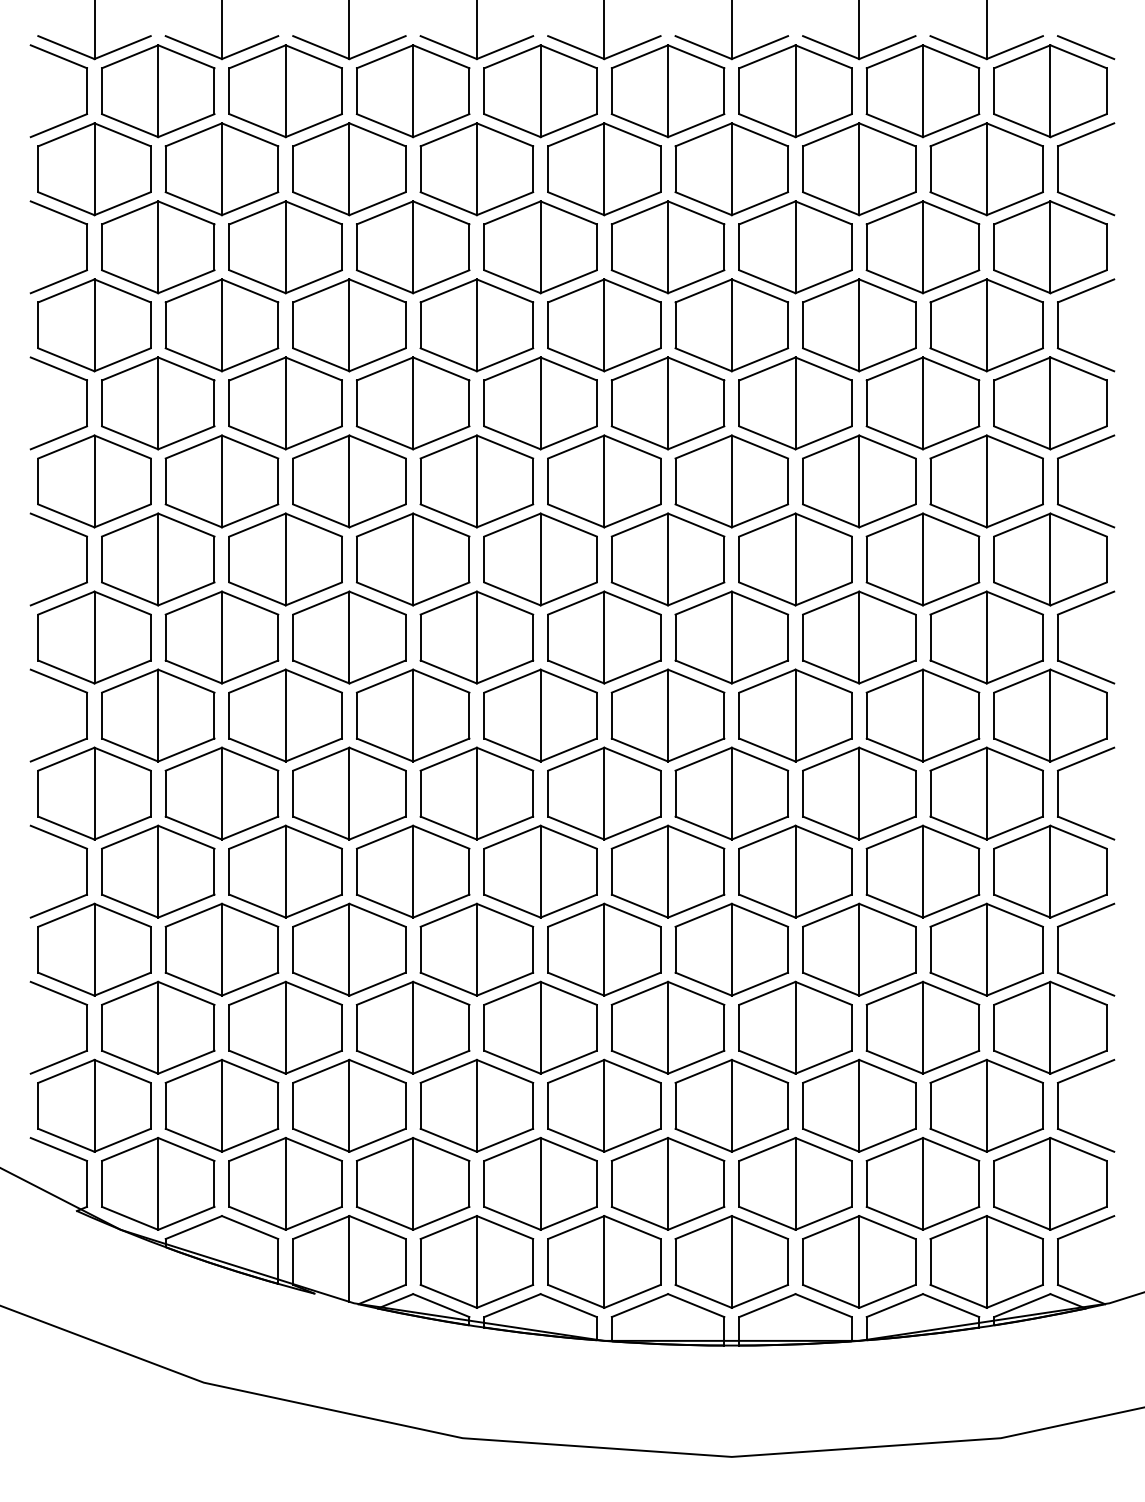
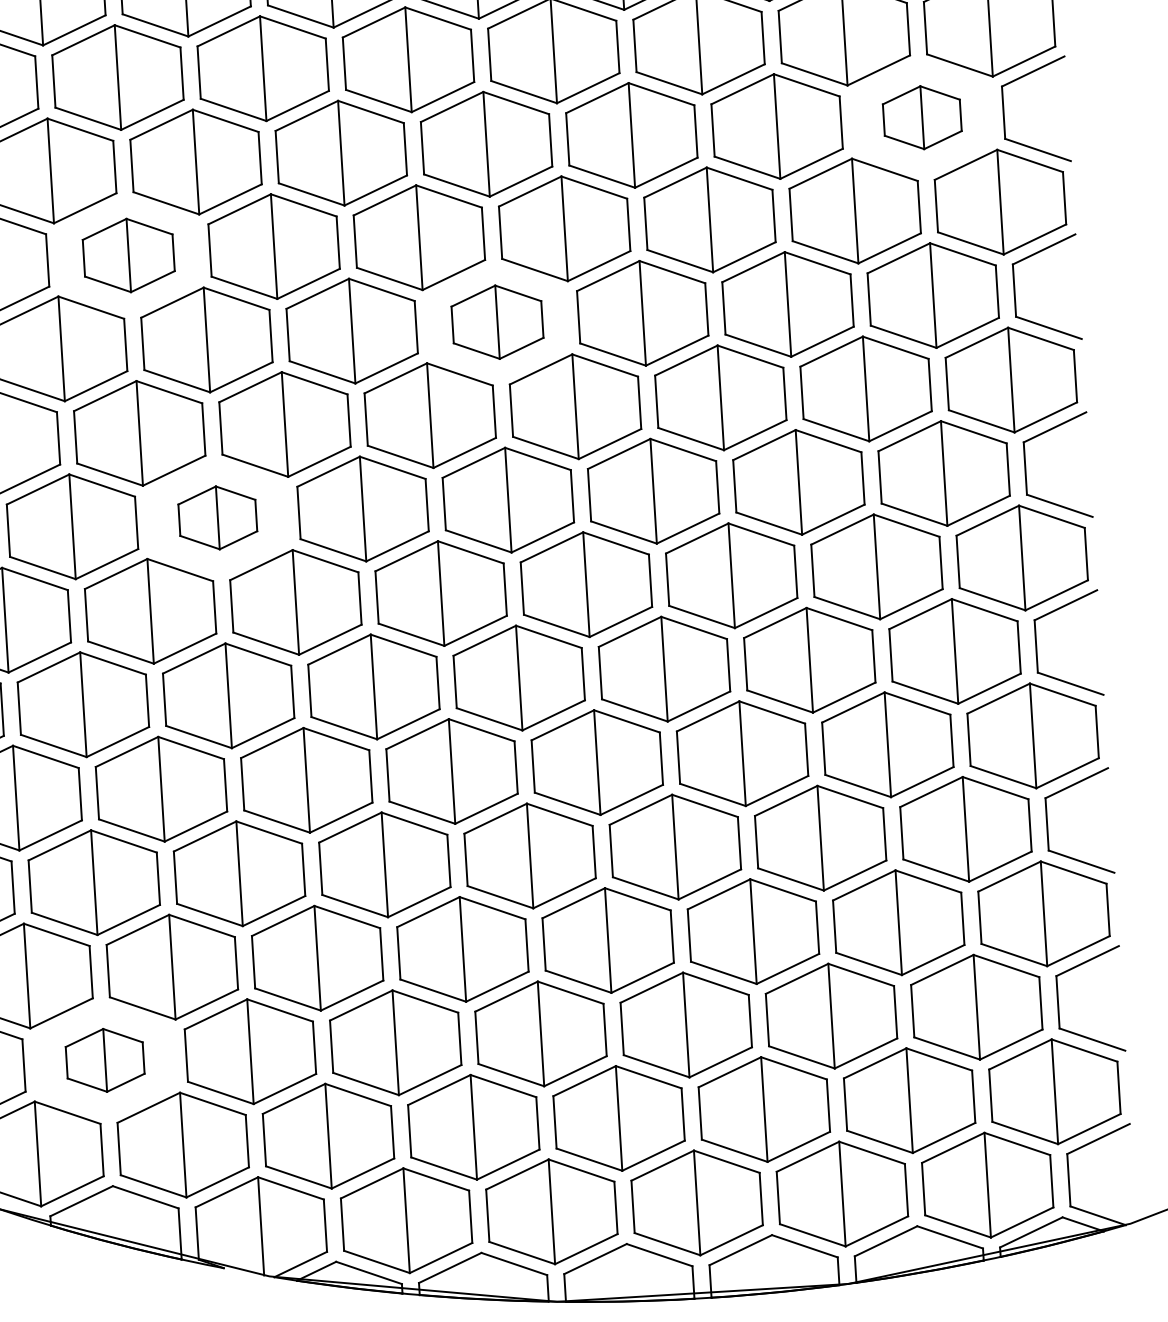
part: (986, 325) -> (922, 117), size x0.6
part: (285, 403) -> (128, 255), size x0.7
part: (604, 481) -> (497, 322), size x0.7
part: (349, 637) -> (217, 517), size x0.6
part: (221, 1105) -> (104, 1060), size x0.6

